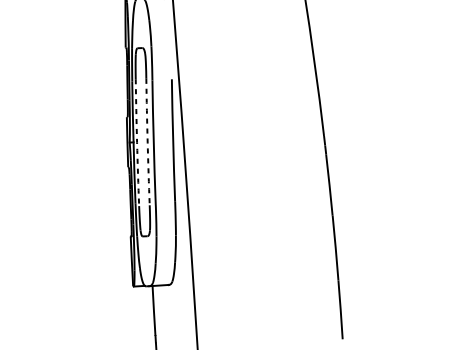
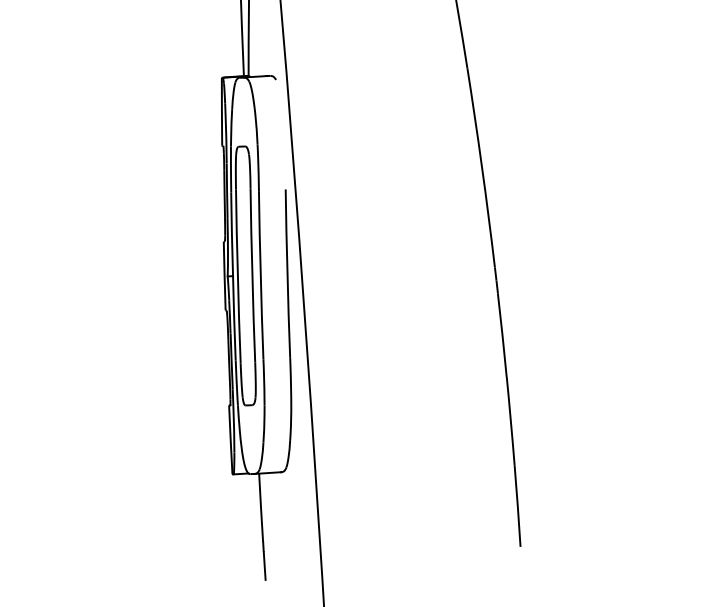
arc: (147, 141) -> (252, 275), dashed -> solid
arc: (136, 142) -> (237, 276), dashed -> solid

